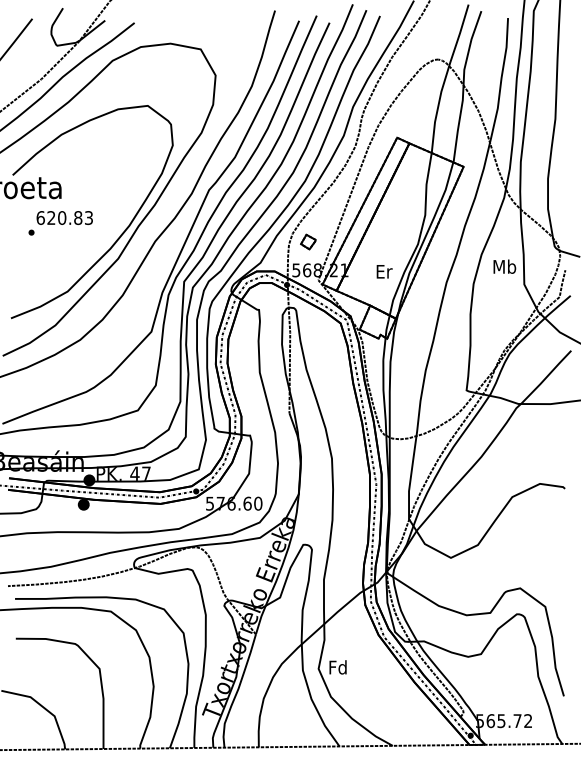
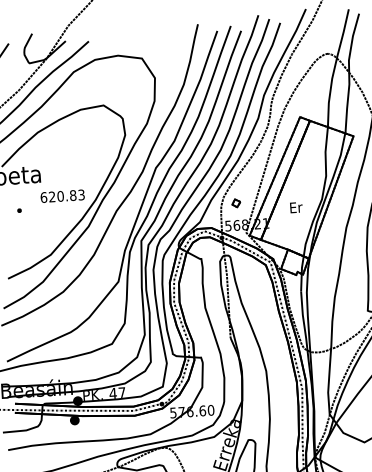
text: (64, 217) -> (62, 195), moved
part: (308, 241) -> (236, 202), size x0.7
text: (384, 271) -> (296, 207), moved

